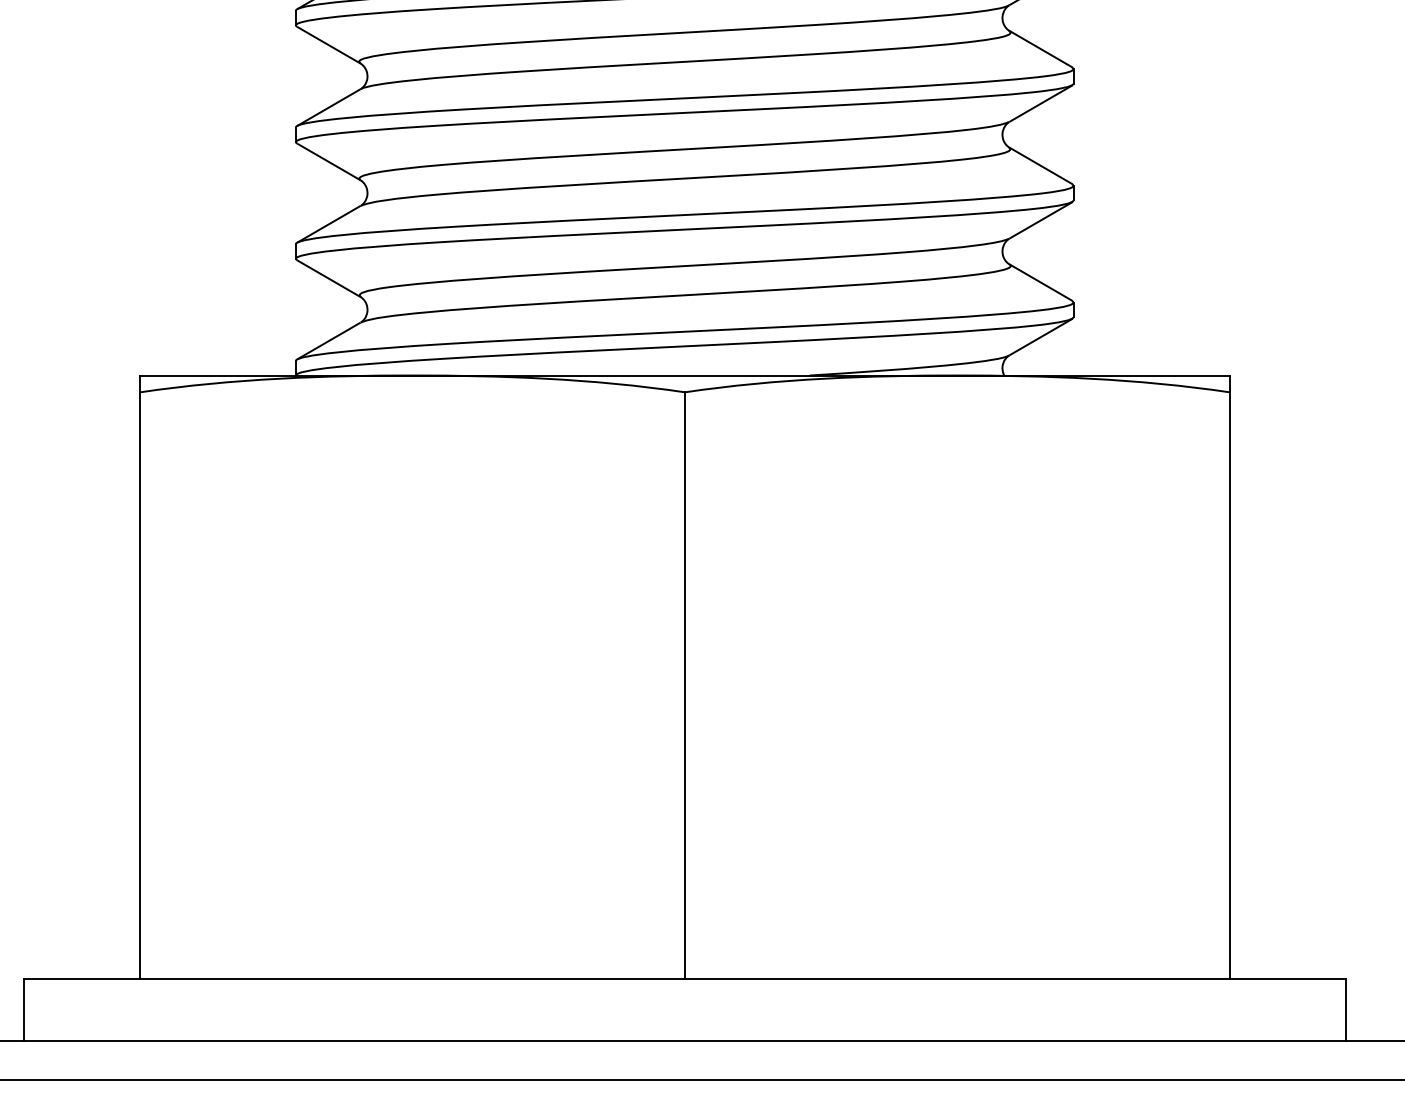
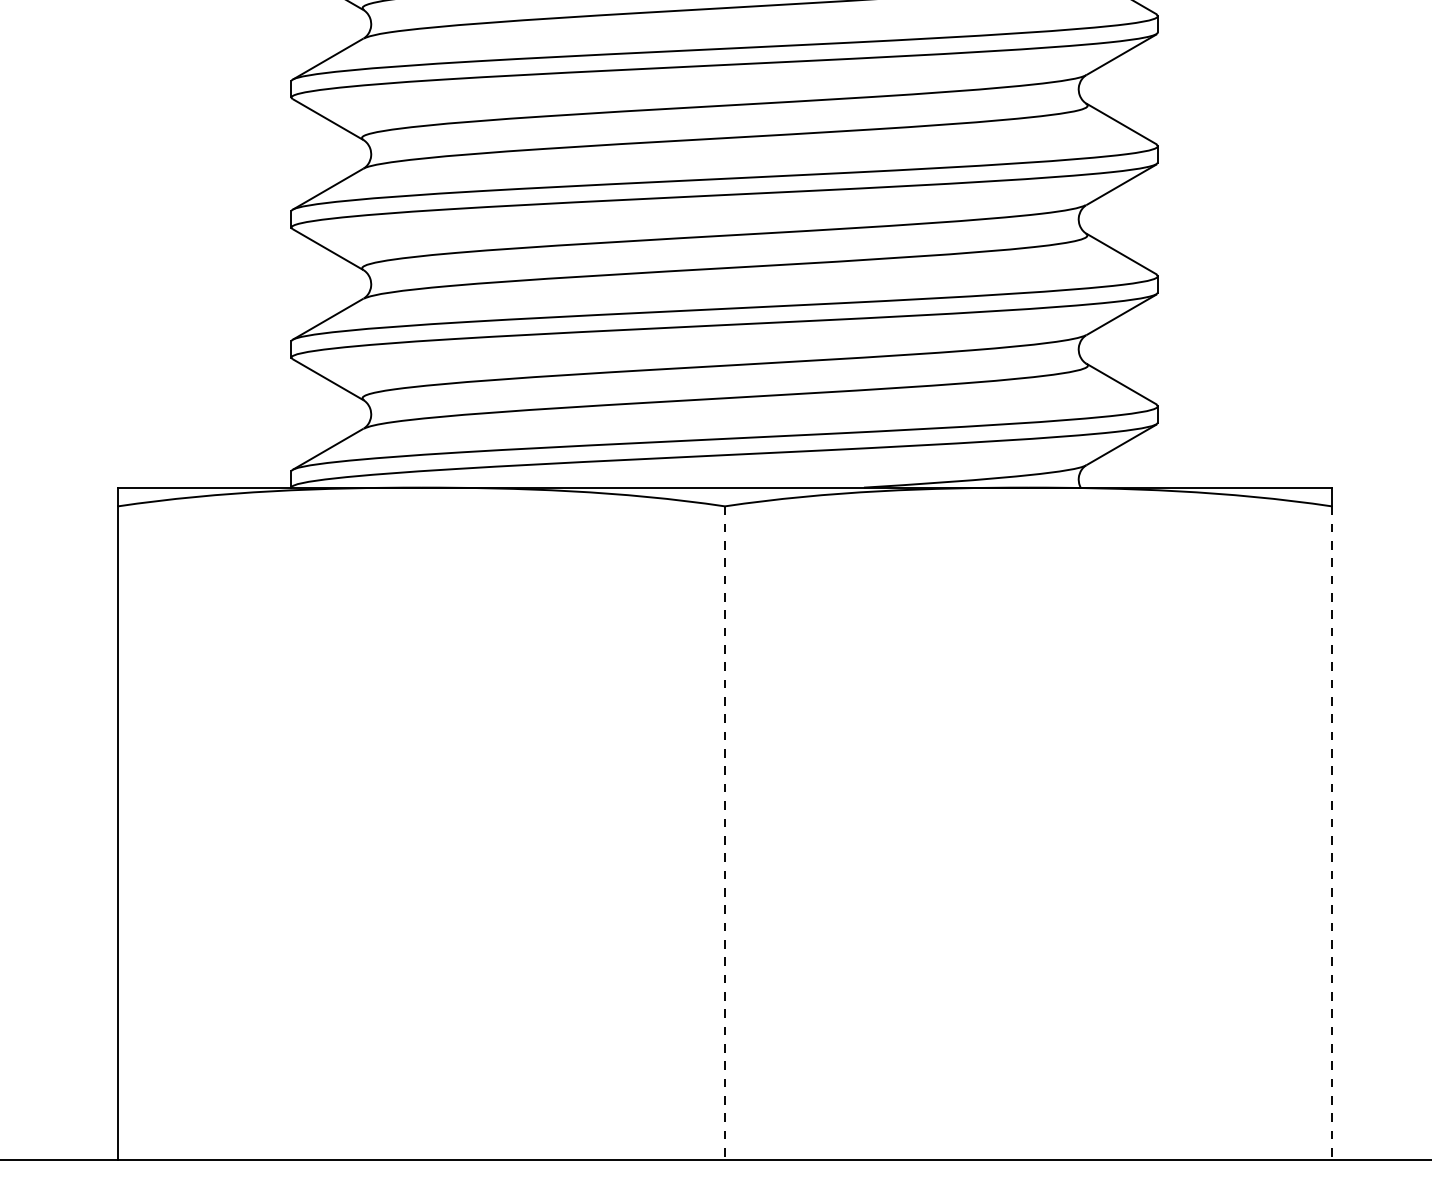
line: (684, 685) -> (724, 833), solid -> dashed
line: (1229, 685) -> (1331, 833), solid -> dashed

